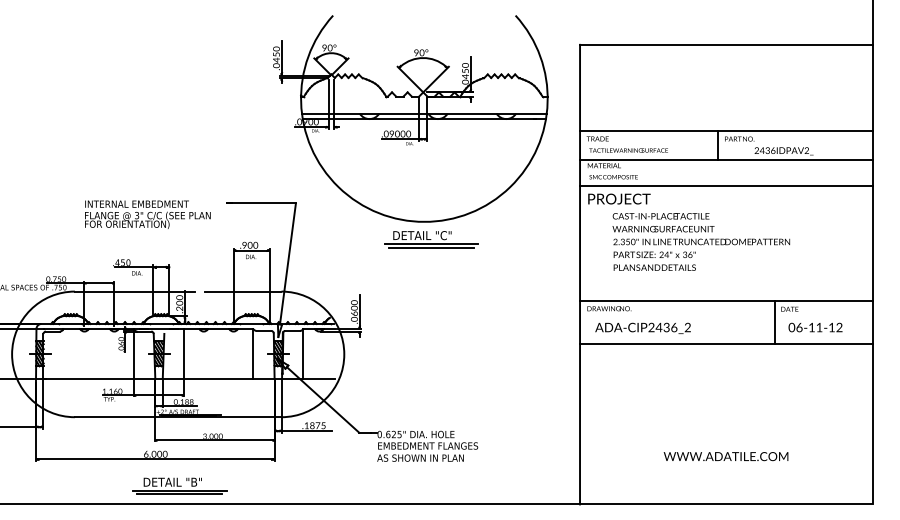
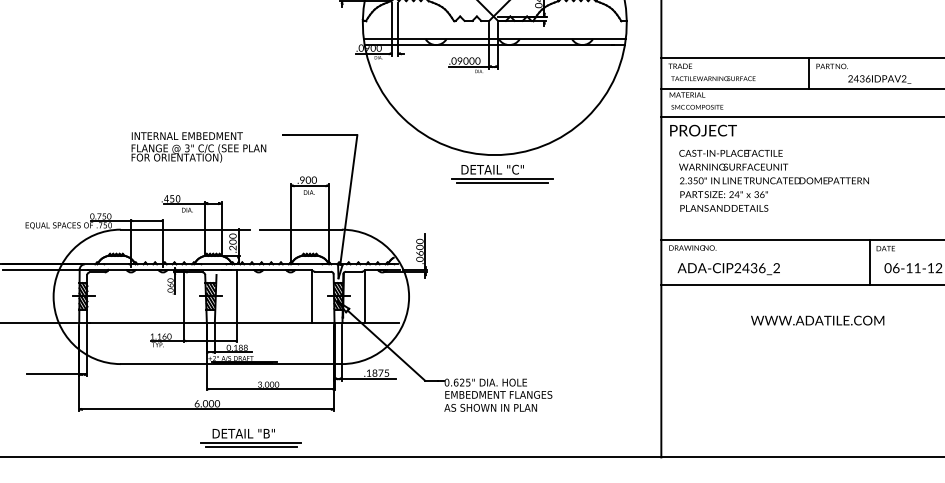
text: (701, 241) -> (774, 180), moved
text: (725, 456) -> (817, 320), moved
part: (179, 485) -> (250, 437), moved

